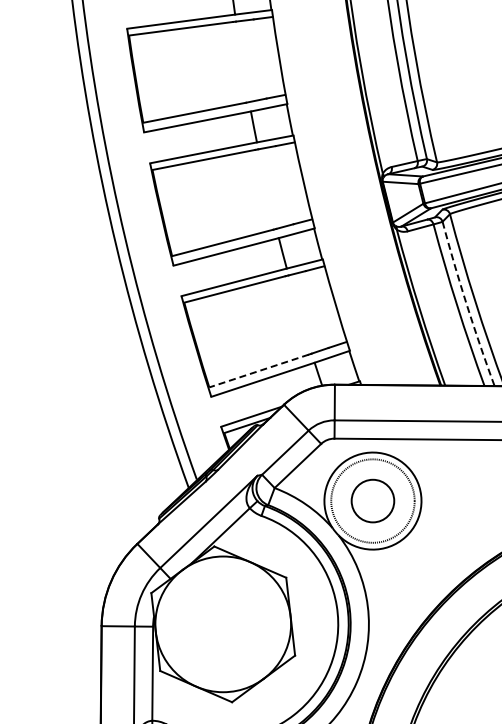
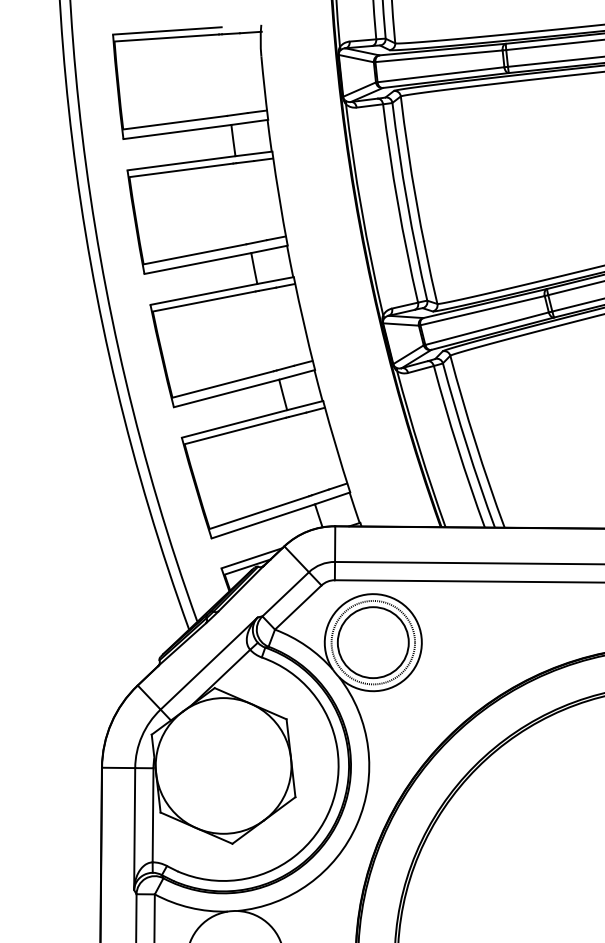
arc: (467, 304) -> (467, 446), dashed -> solid
line: (258, 370) -> (258, 512), dashed -> solid
circle: (372, 500) -> (372, 642), size x1.67

